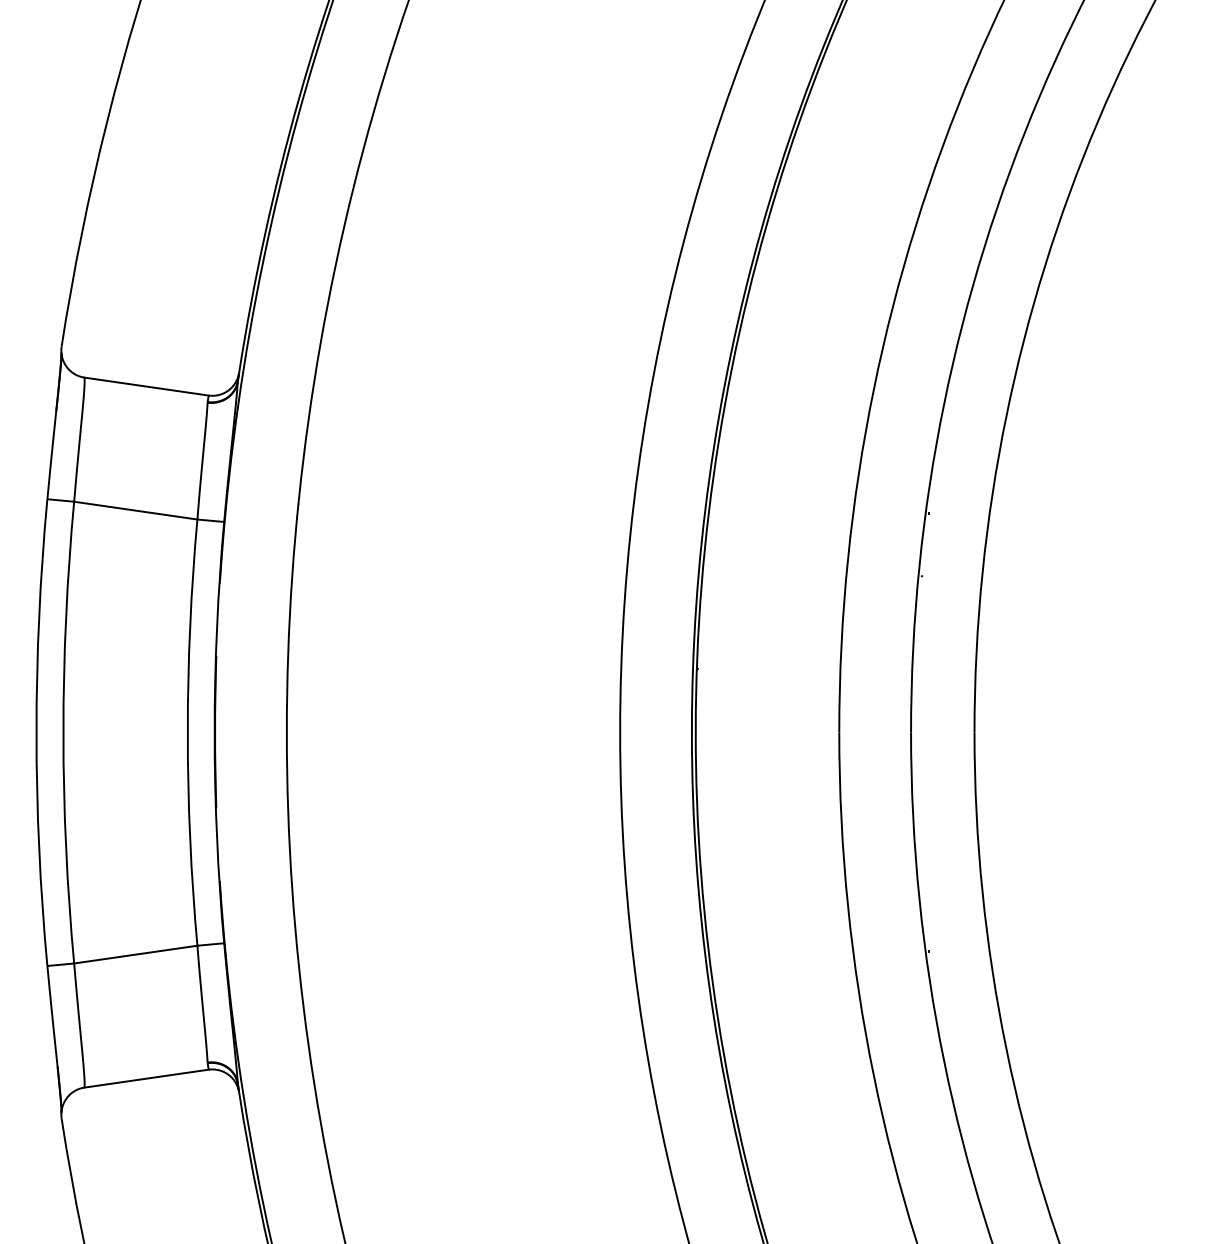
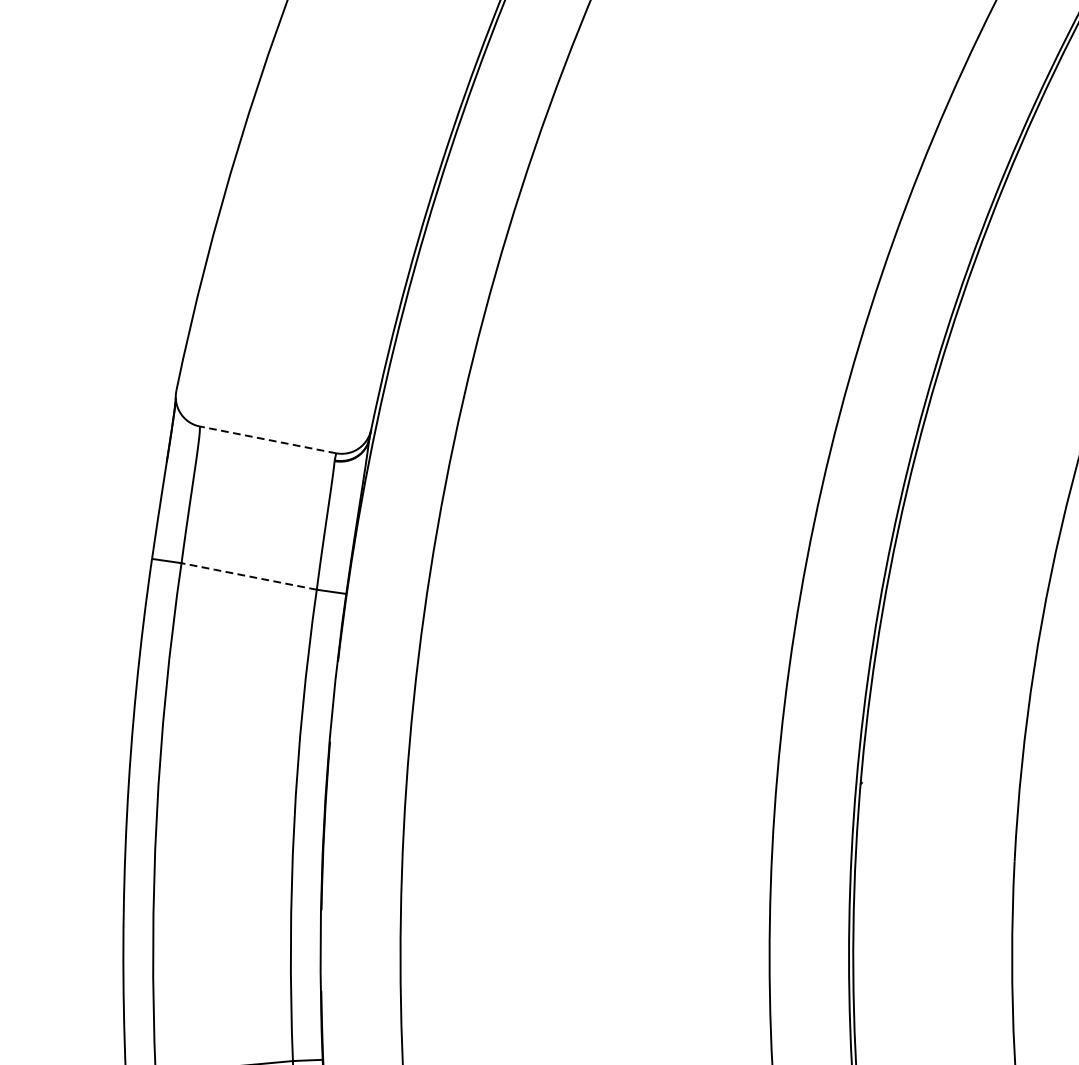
line: (146, 386) -> (267, 439), solid -> dashed
line: (135, 510) -> (248, 576), solid -> dashed

